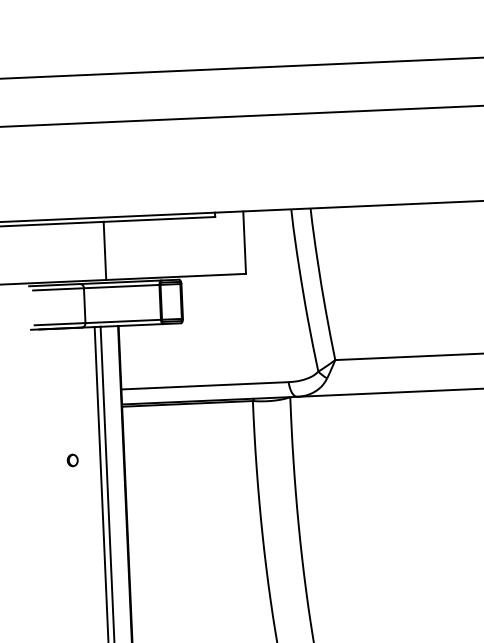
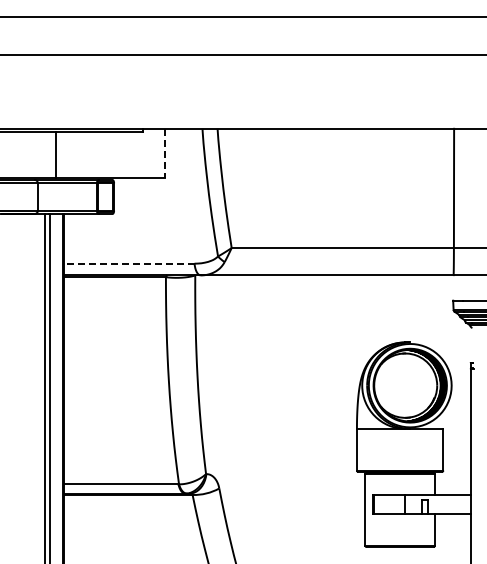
line: (244, 243) -> (164, 153), solid -> dashed
line: (204, 385) -> (128, 263), solid -> dashed
part: (71, 460) -> (22, 317), removed

